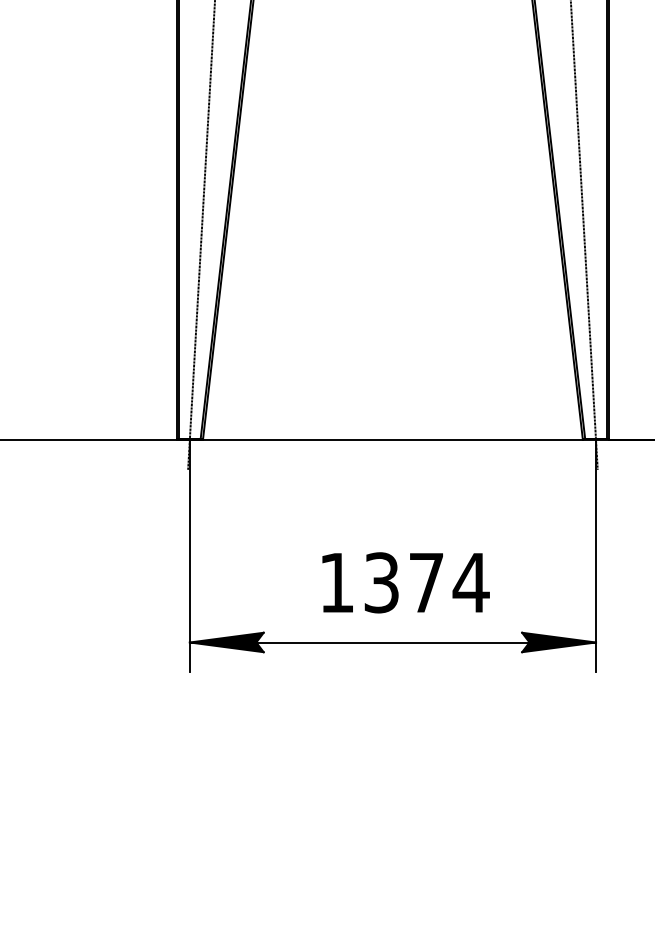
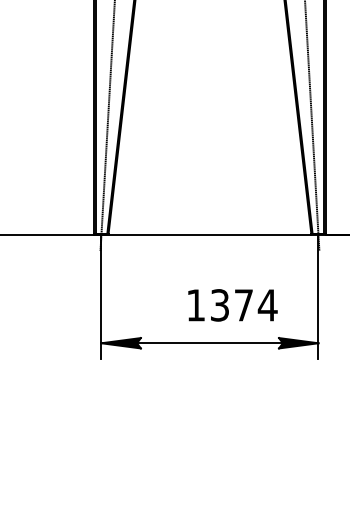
text: (405, 583) -> (232, 305), moved

